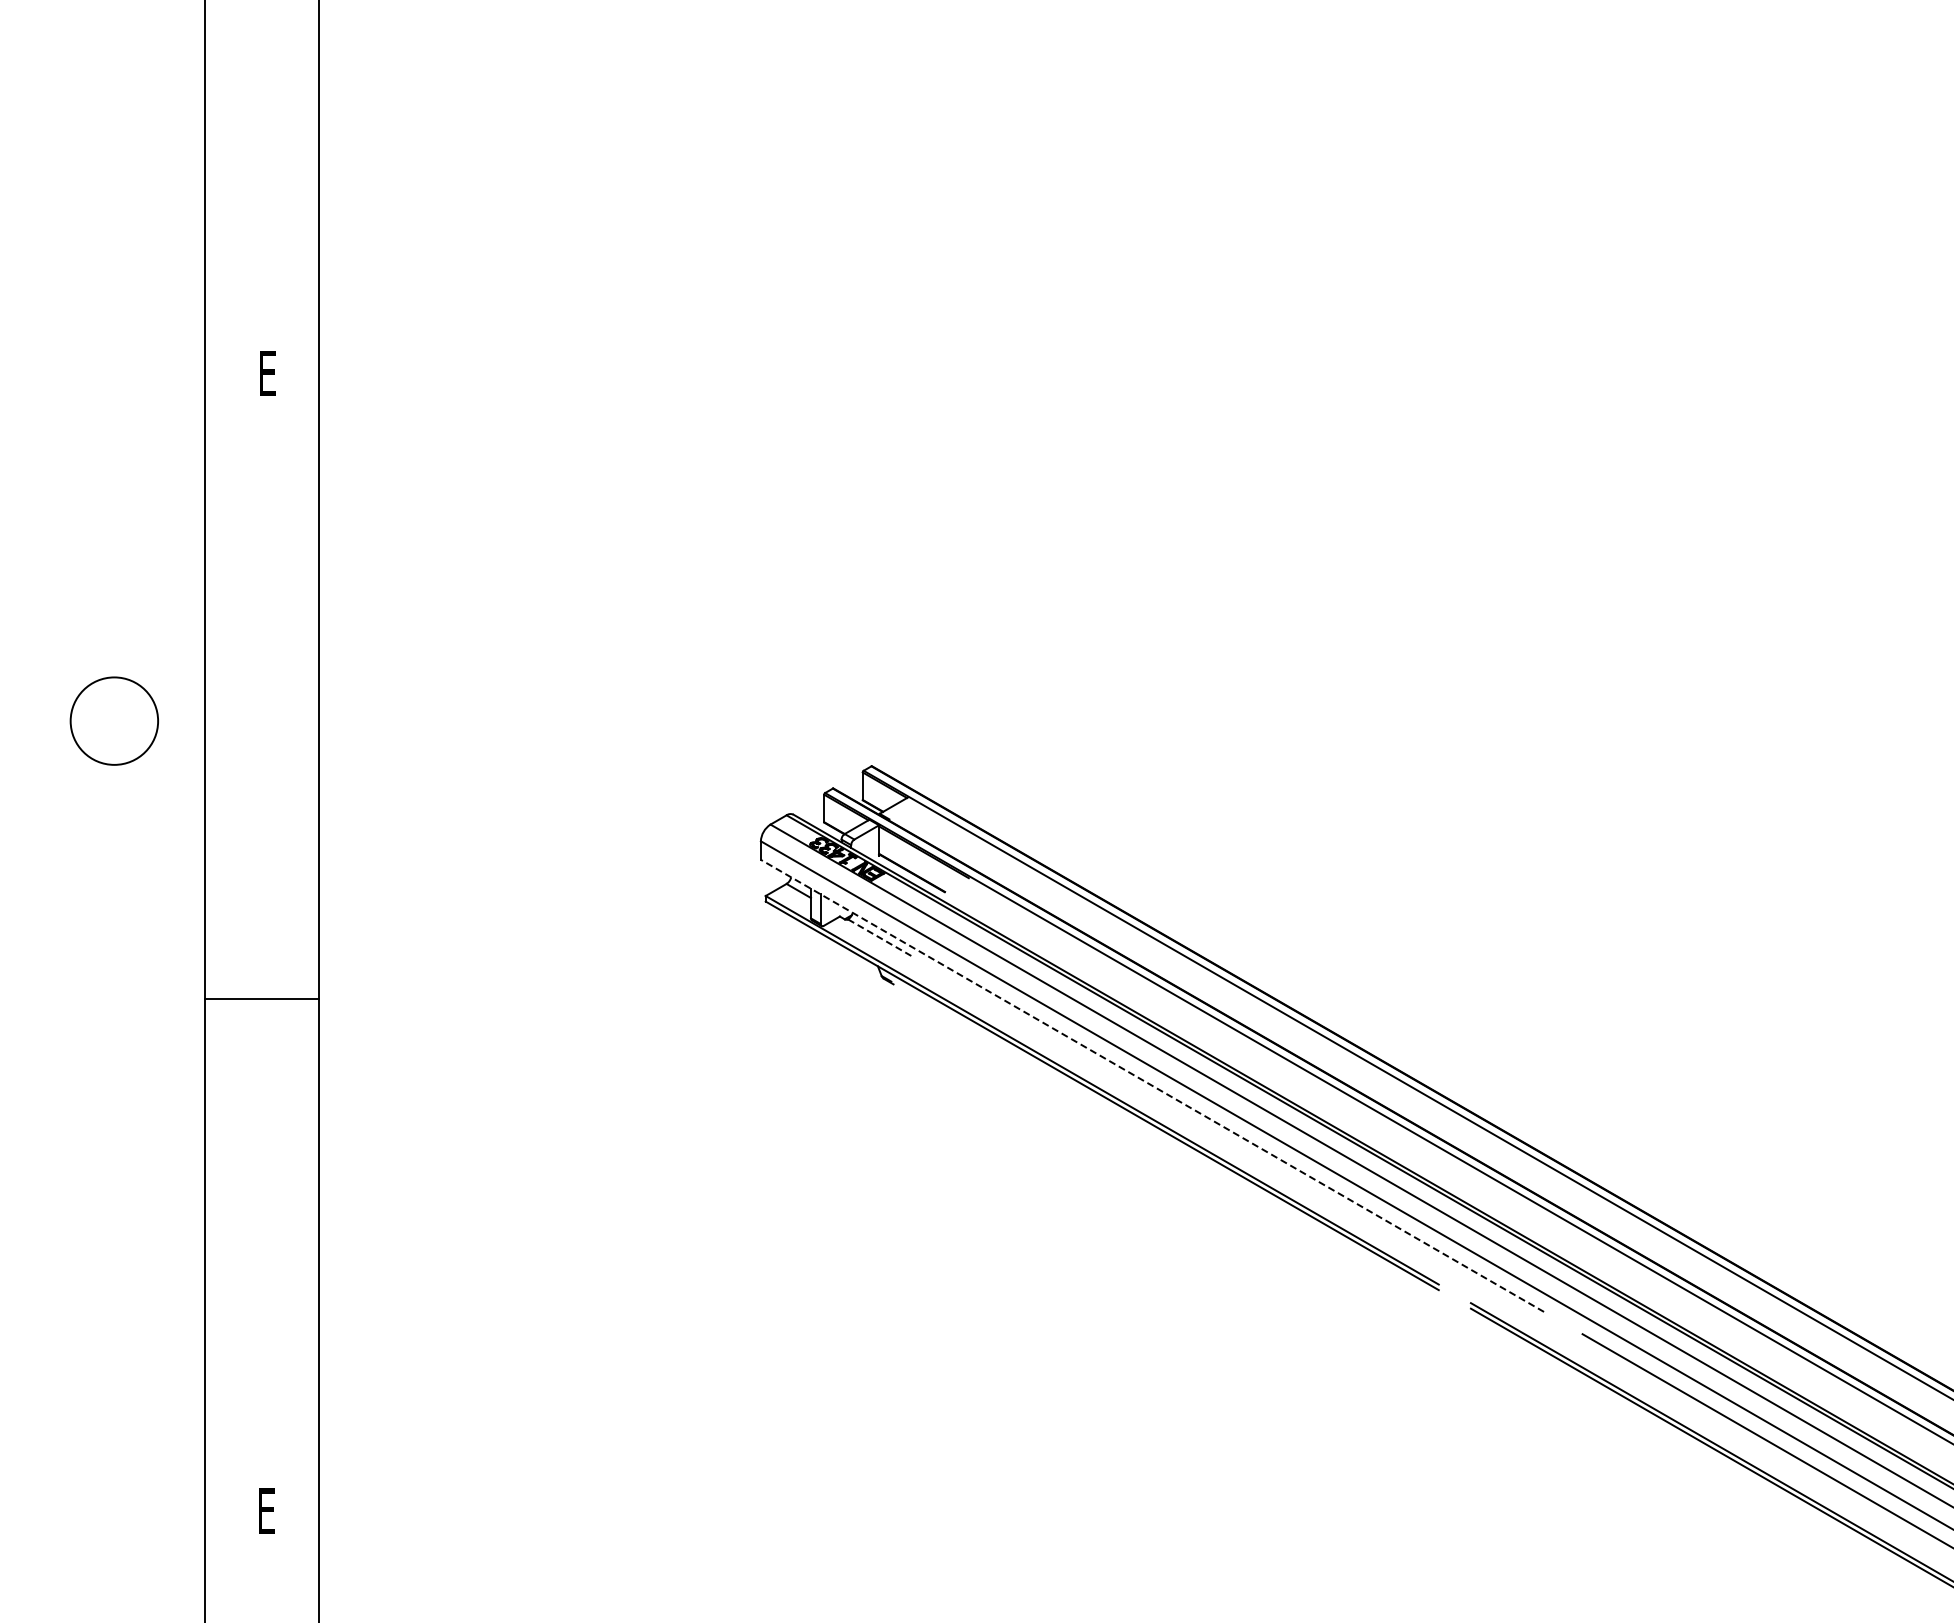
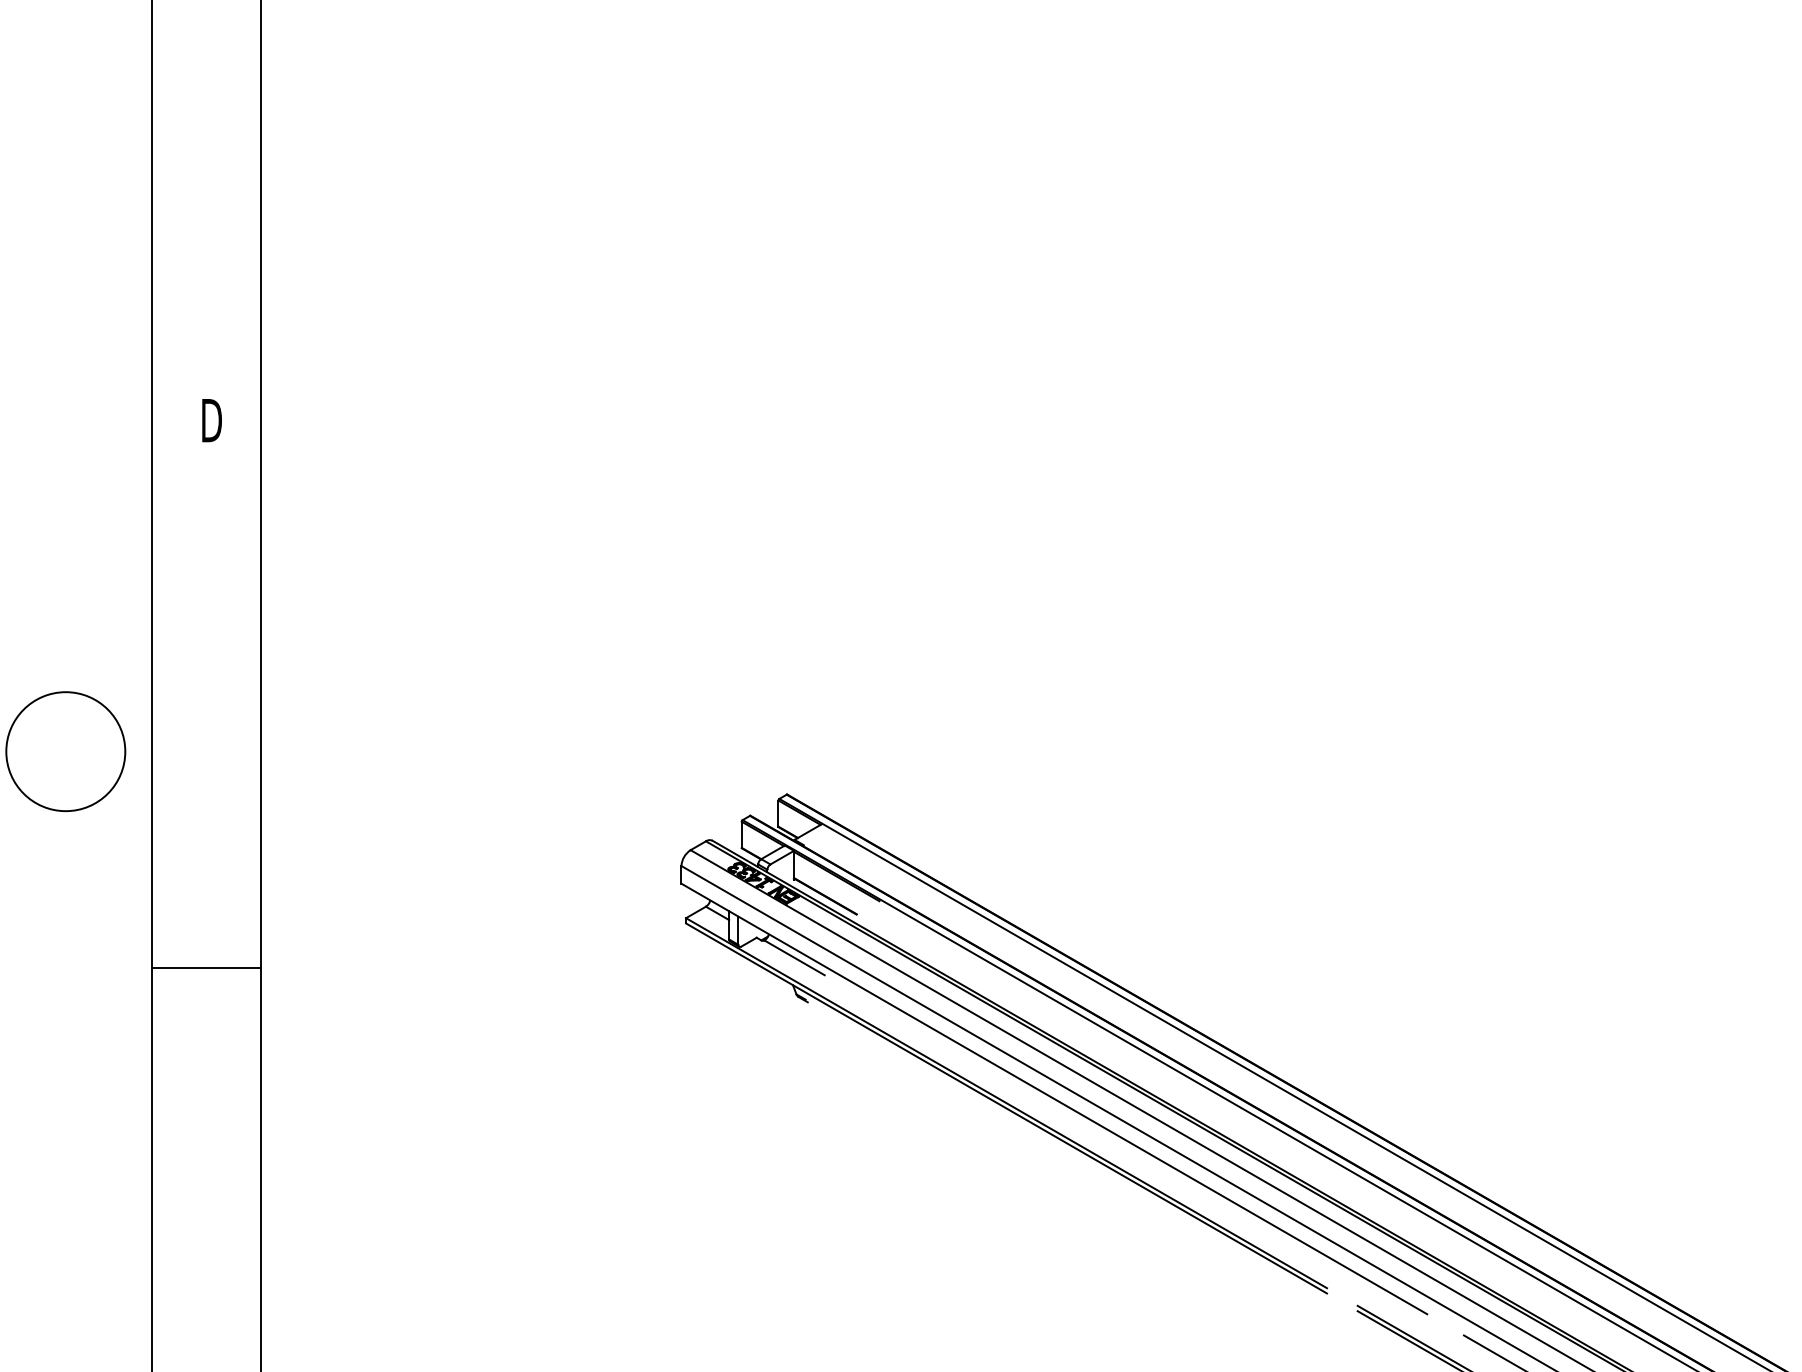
text: (267, 373) -> (211, 420), E -> D
circle: (113, 720) -> (64, 751), size x1.43
line: (880, 937) -> (795, 957), dashed -> solid
line: (261, 999) -> (205, 968), moved
line: (1152, 1085) -> (1054, 1098), dashed -> solid

